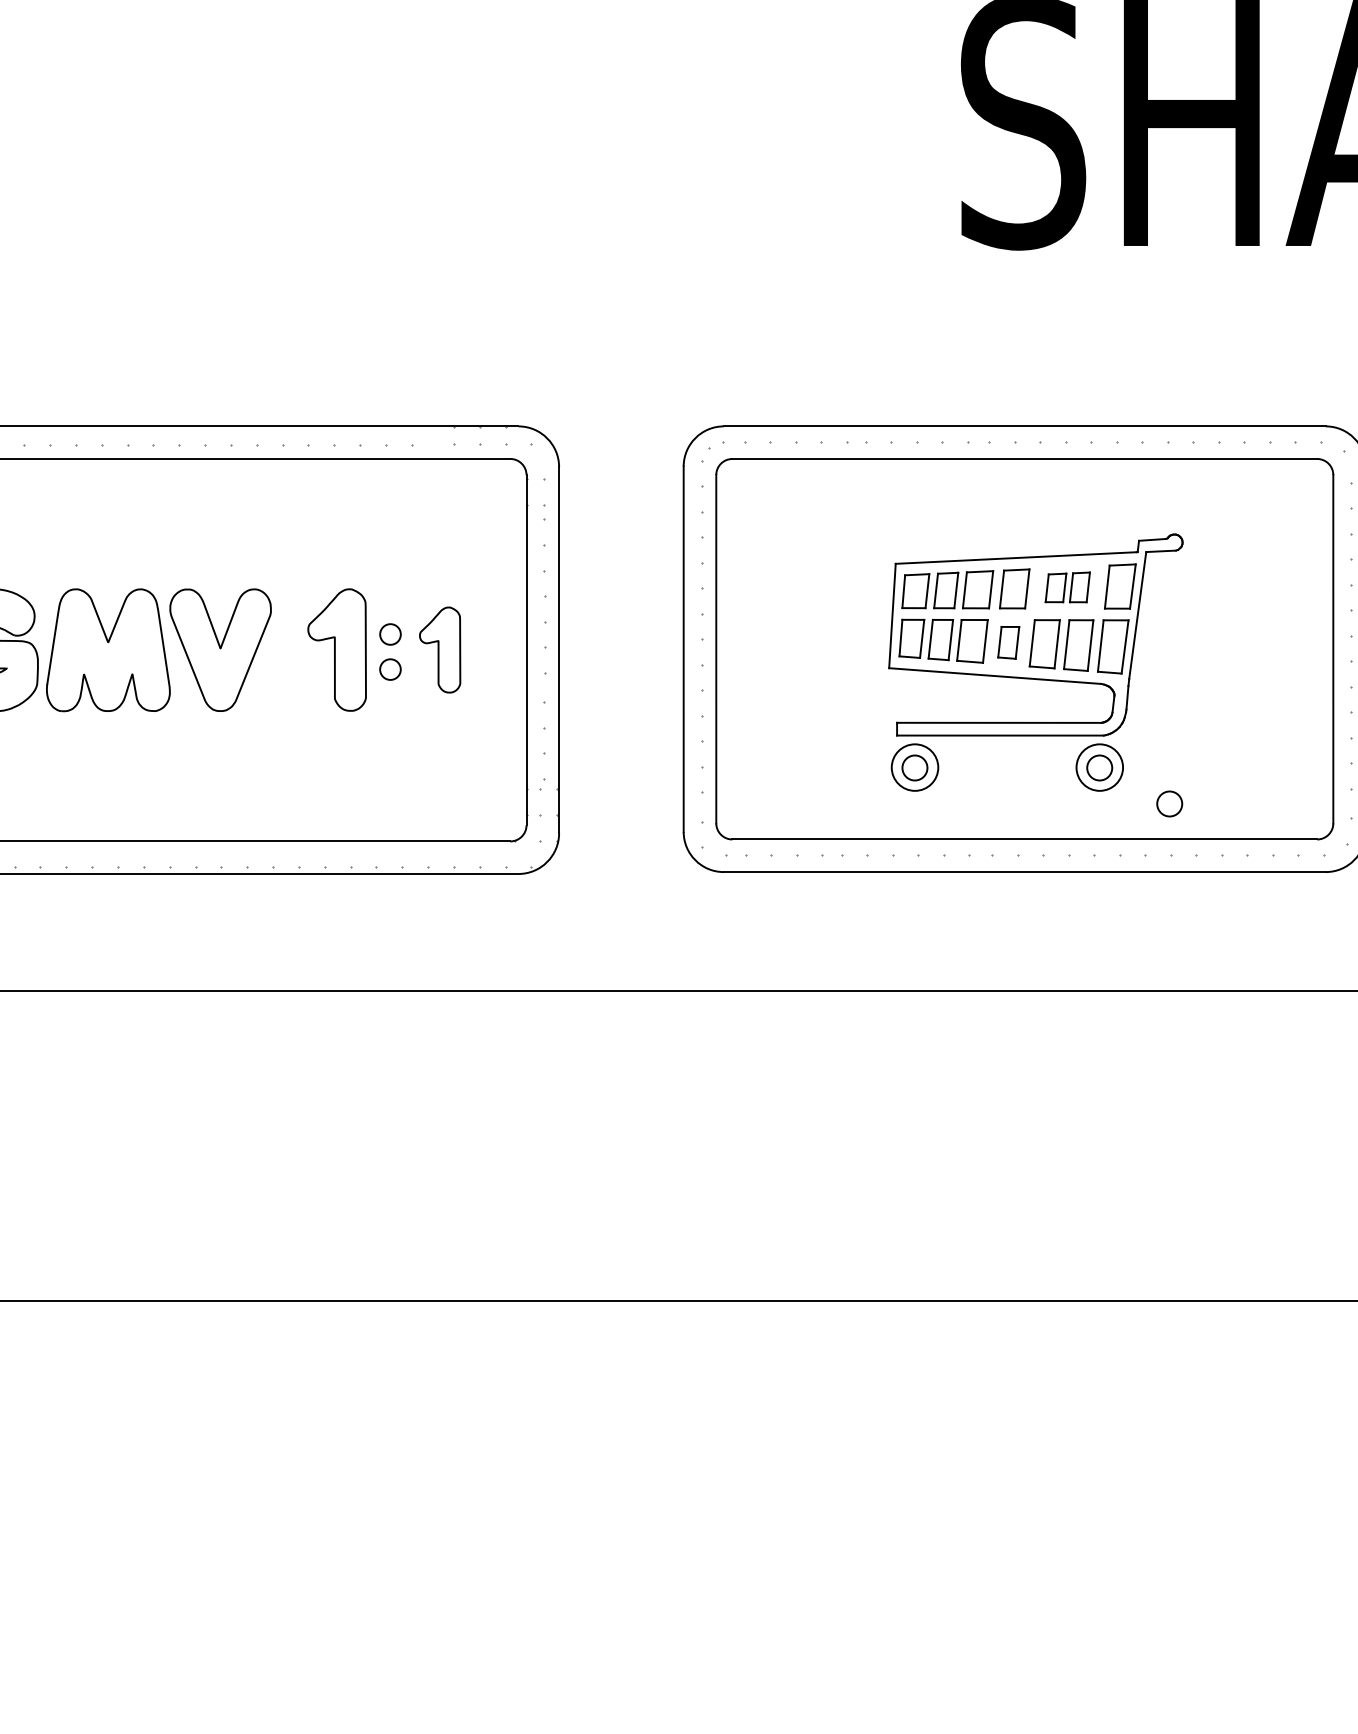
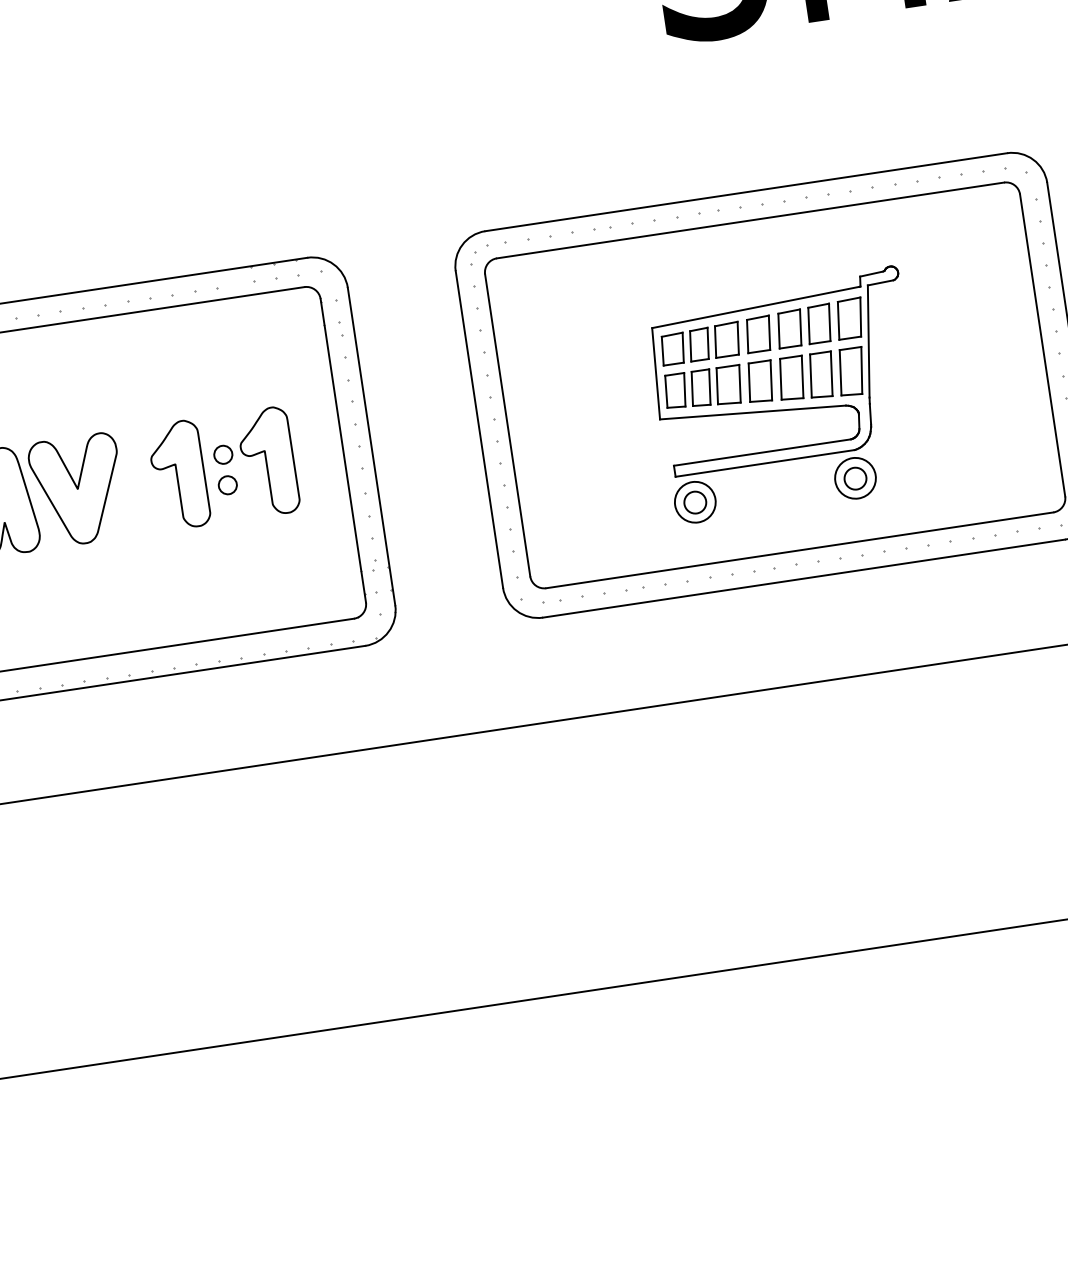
part: (1067, 587) -> (804, 326), size x1.43
part: (1008, 642) -> (760, 381), size x1.43
part: (439, 649) -> (267, 461), size x1.43
circle: (1169, 803) -> (920, 500), removed

